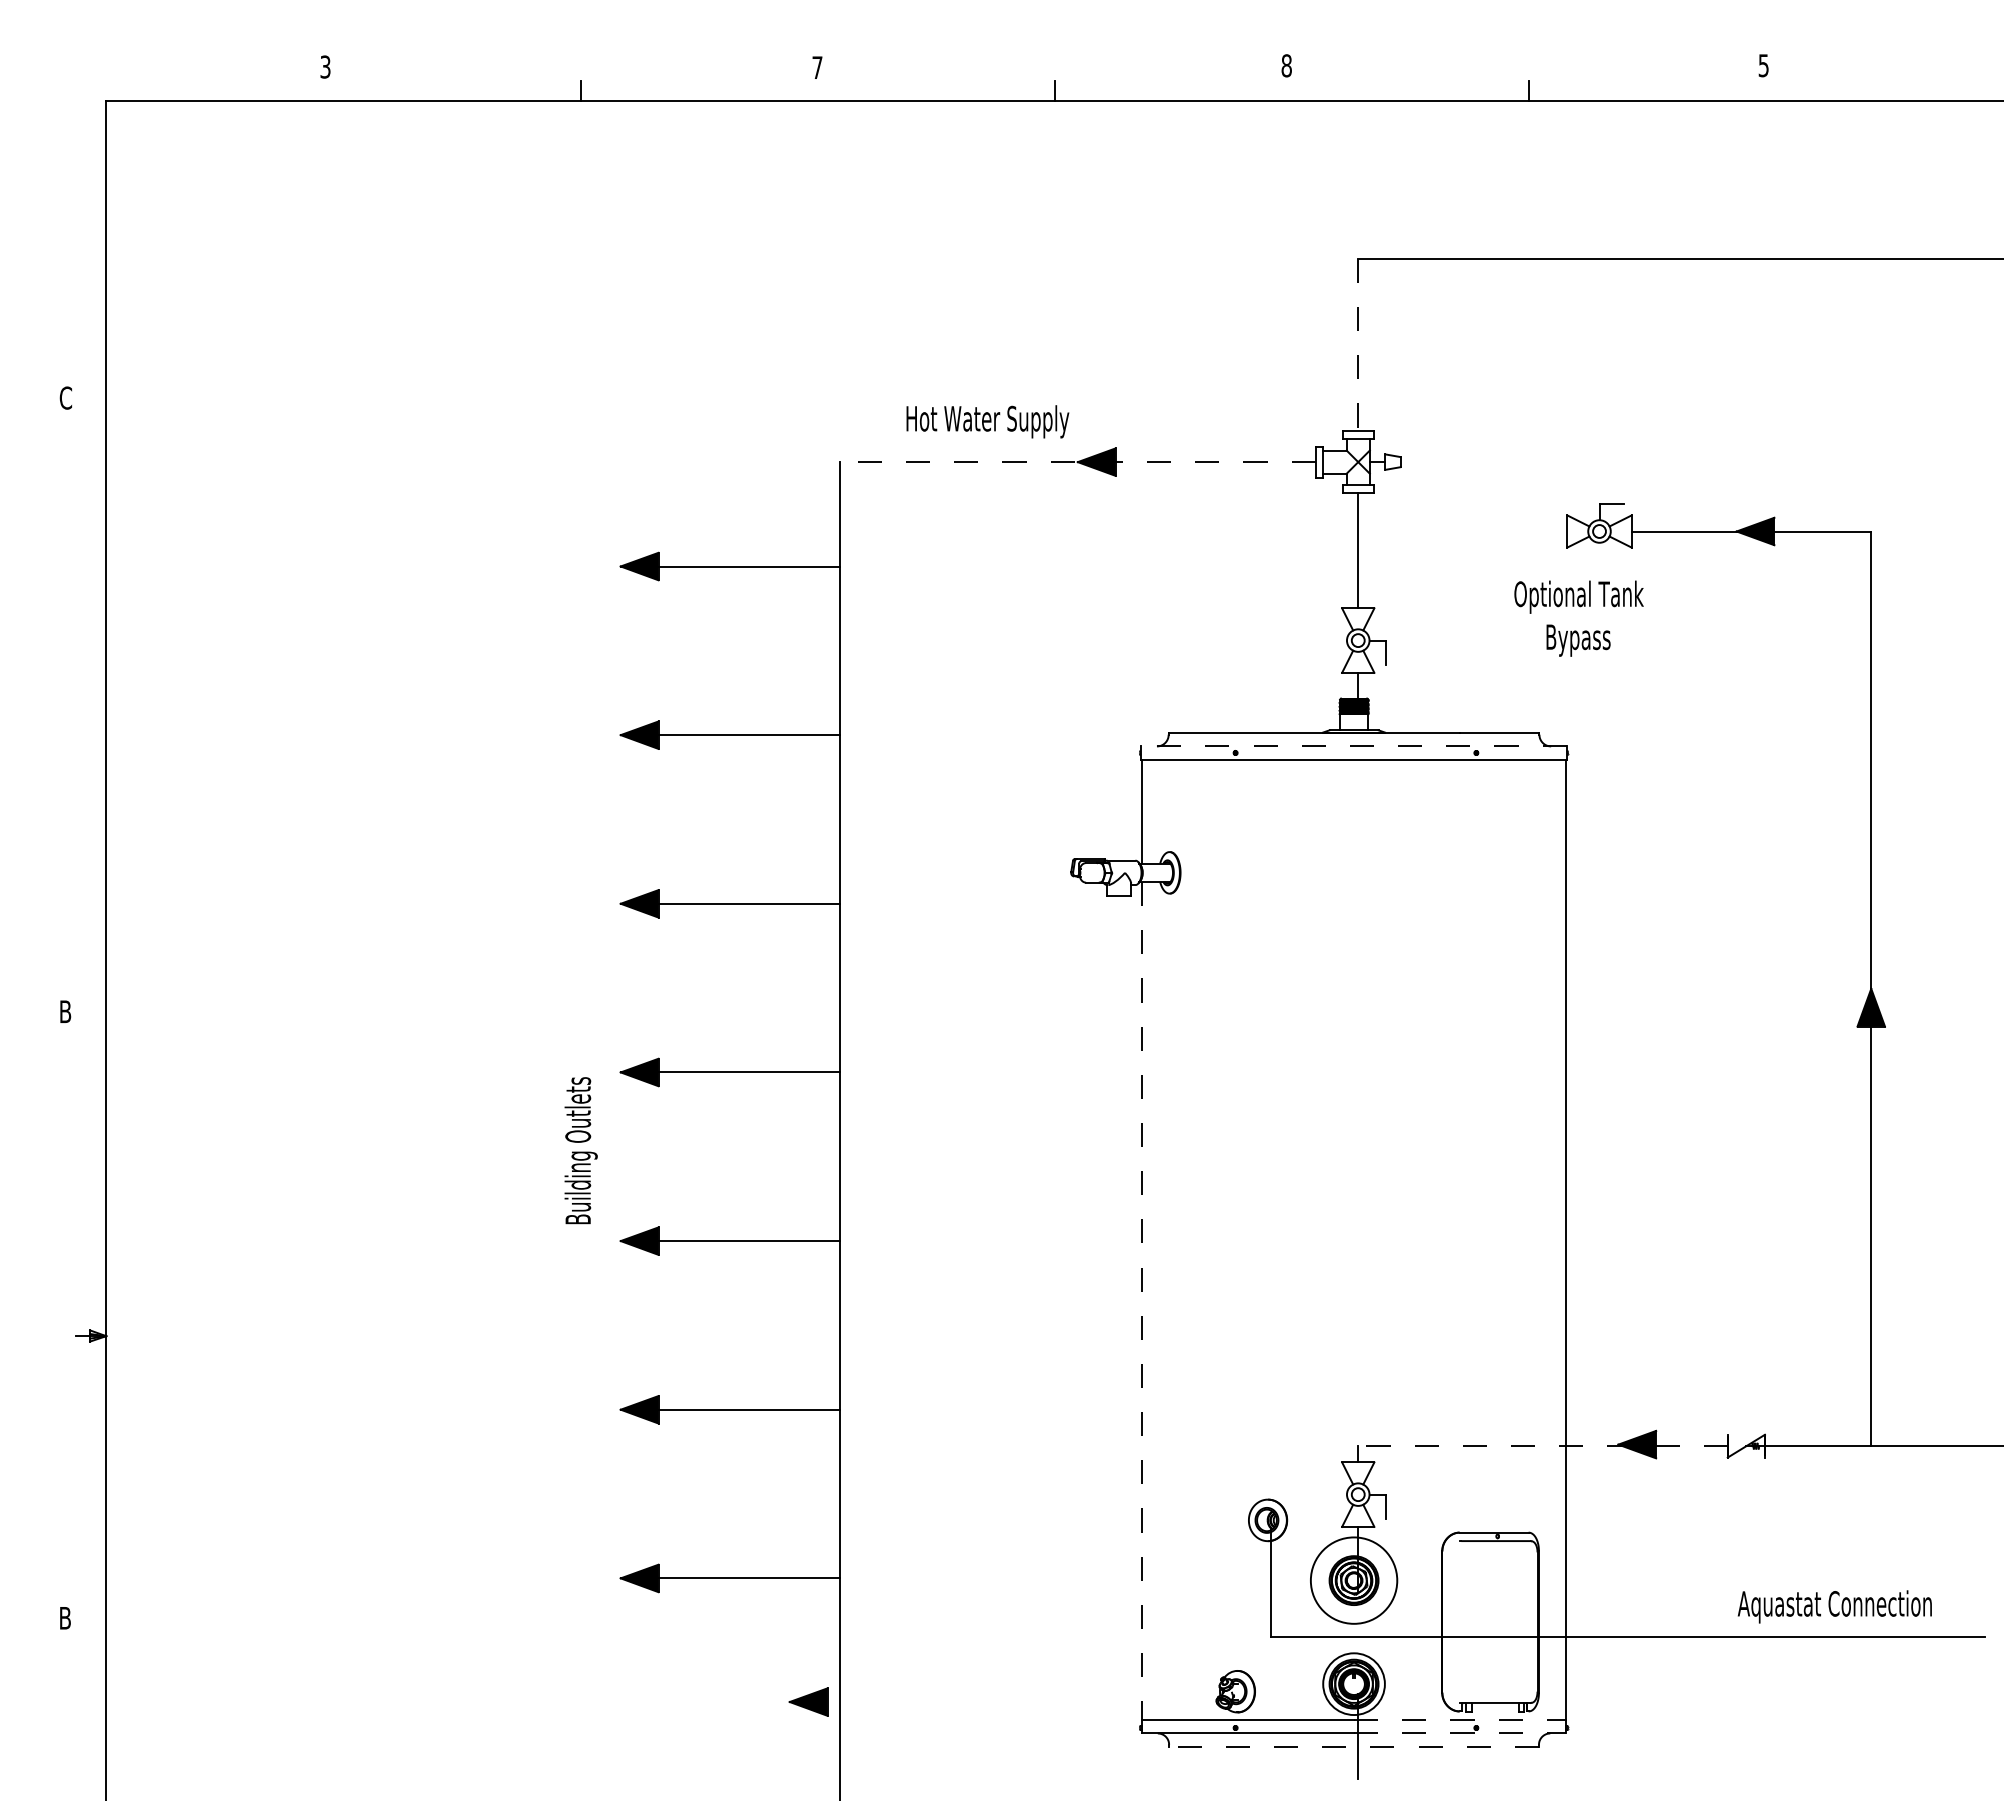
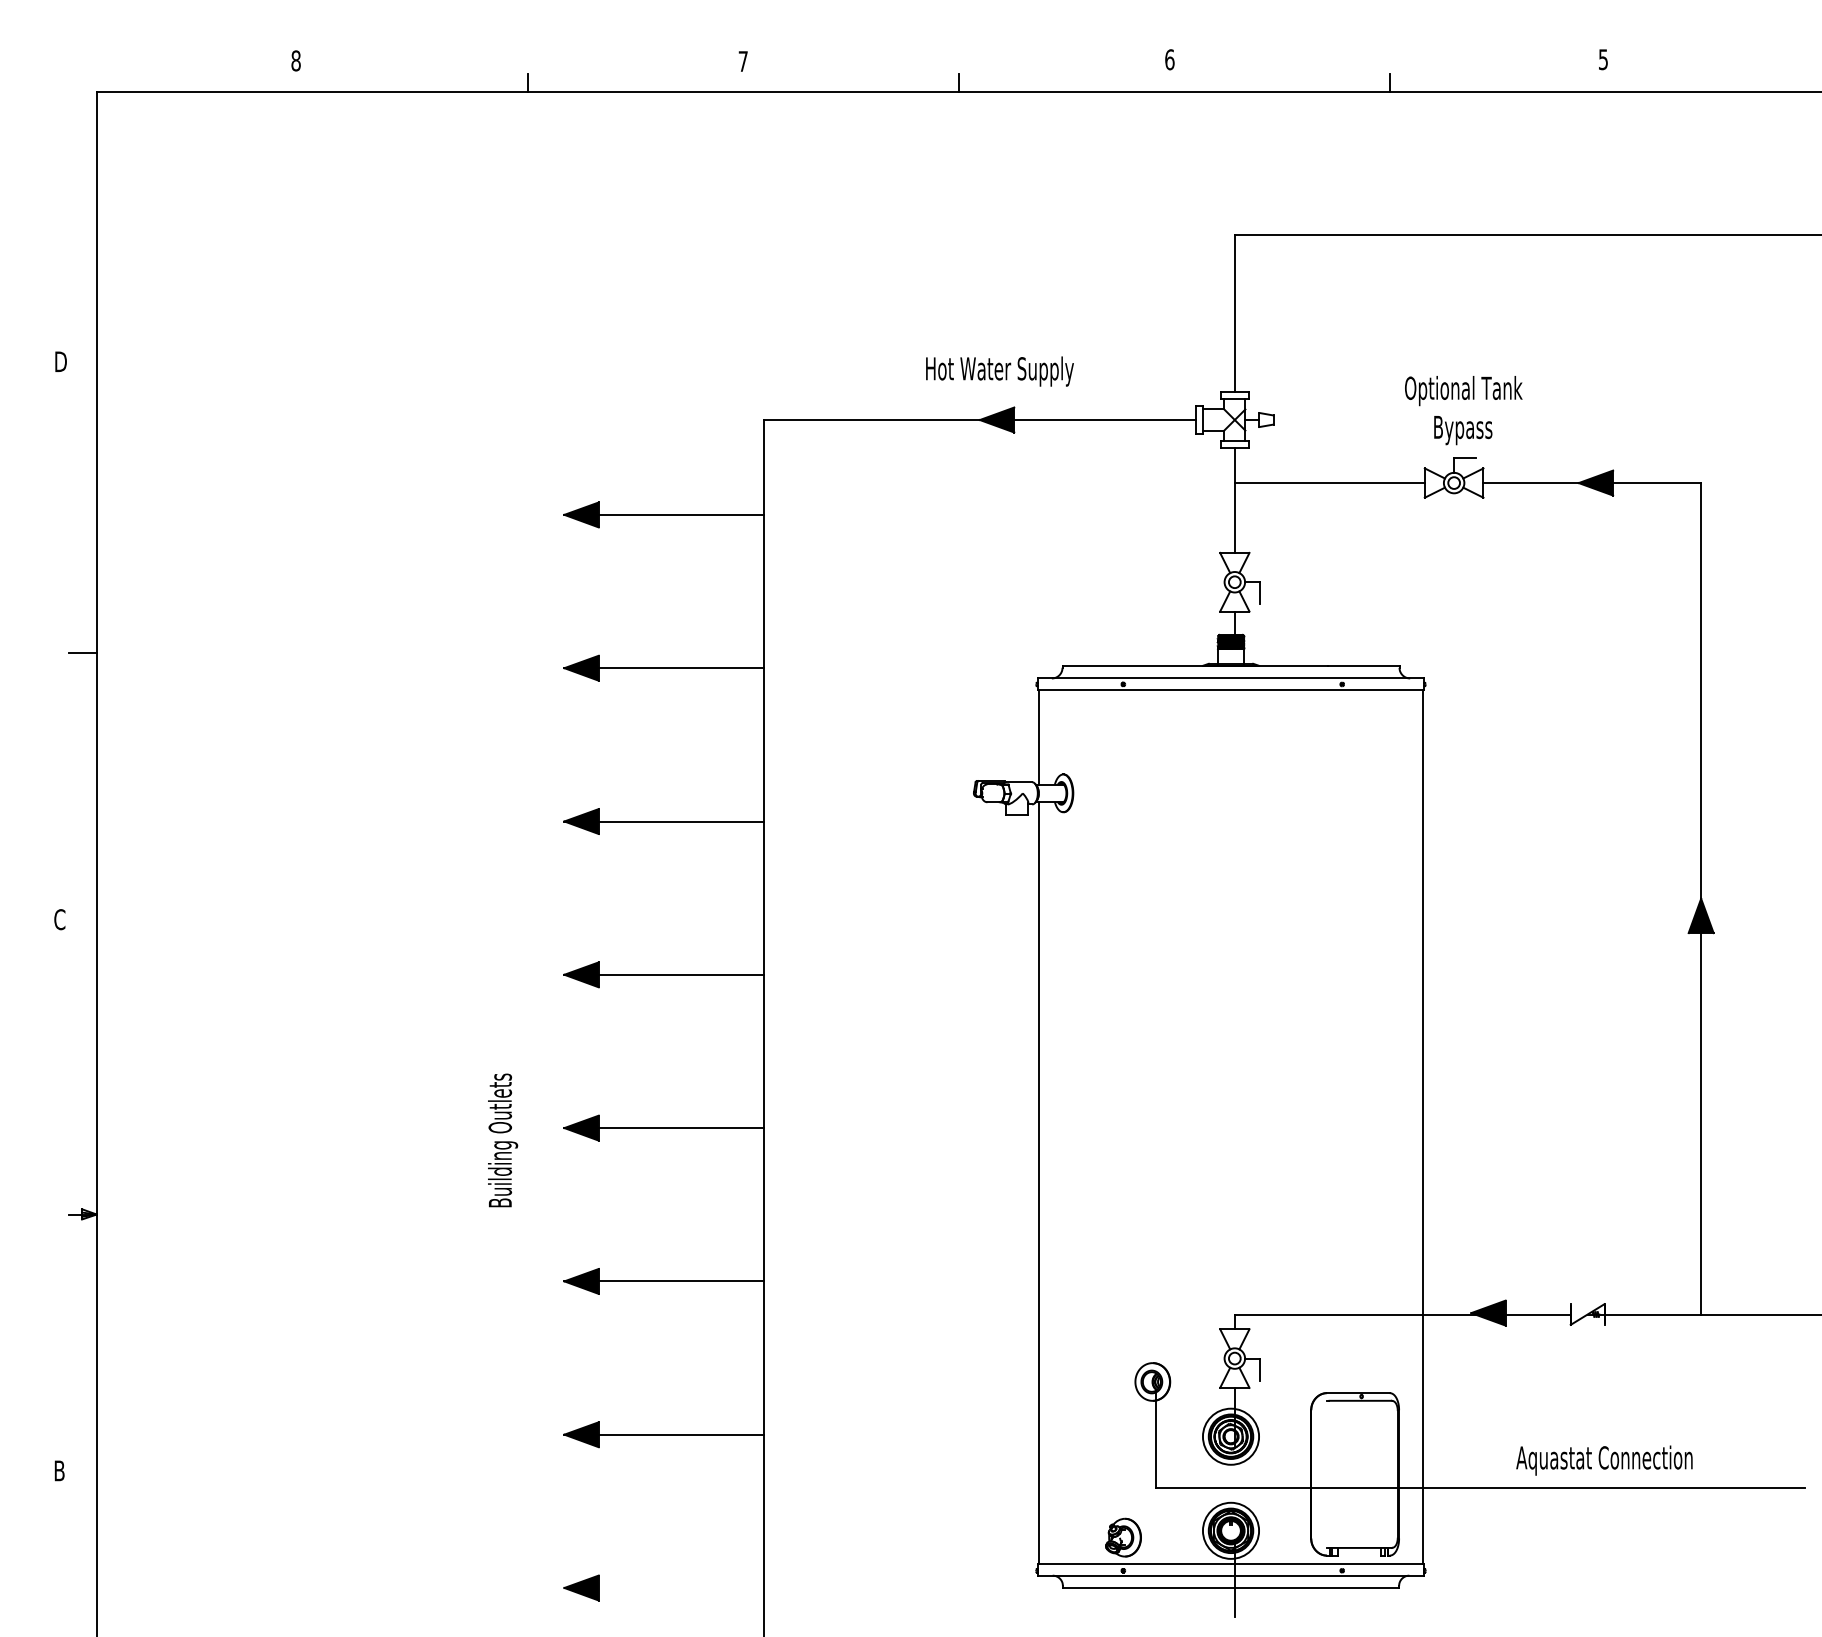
text: (1286, 65) -> (1169, 59), 8 -> 6
text: (325, 66) -> (296, 60), 3 -> 8
line: (1358, 345) -> (1235, 314), dashed -> solid
text: (66, 397) -> (60, 361), C -> D
text: (987, 421) -> (999, 371), moved
line: (1077, 462) -> (979, 420), dashed -> solid
line: (1462, 531) -> (1329, 483), added
text: (1578, 618) -> (1463, 410), moved
line: (91, 718) -> (83, 653), added
line: (1354, 746) -> (1231, 678), dashed -> solid
text: (65, 1011) -> (59, 919), B -> C
text: (580, 1150) -> (502, 1140), moved
line: (1142, 1301) -> (1038, 1183), dashed -> solid
line: (1543, 1446) -> (1403, 1314), dashed -> solid
circle: (1353, 1580) -> (1230, 1436), size x0.71
text: (1834, 1606) -> (1604, 1460), moved
part: (808, 1701) -> (581, 1587), moved
line: (1460, 1720) -> (1327, 1563), dashed -> solid
line: (1460, 1733) -> (1327, 1575), dashed -> solid
line: (1354, 1746) -> (1231, 1587), dashed -> solid

